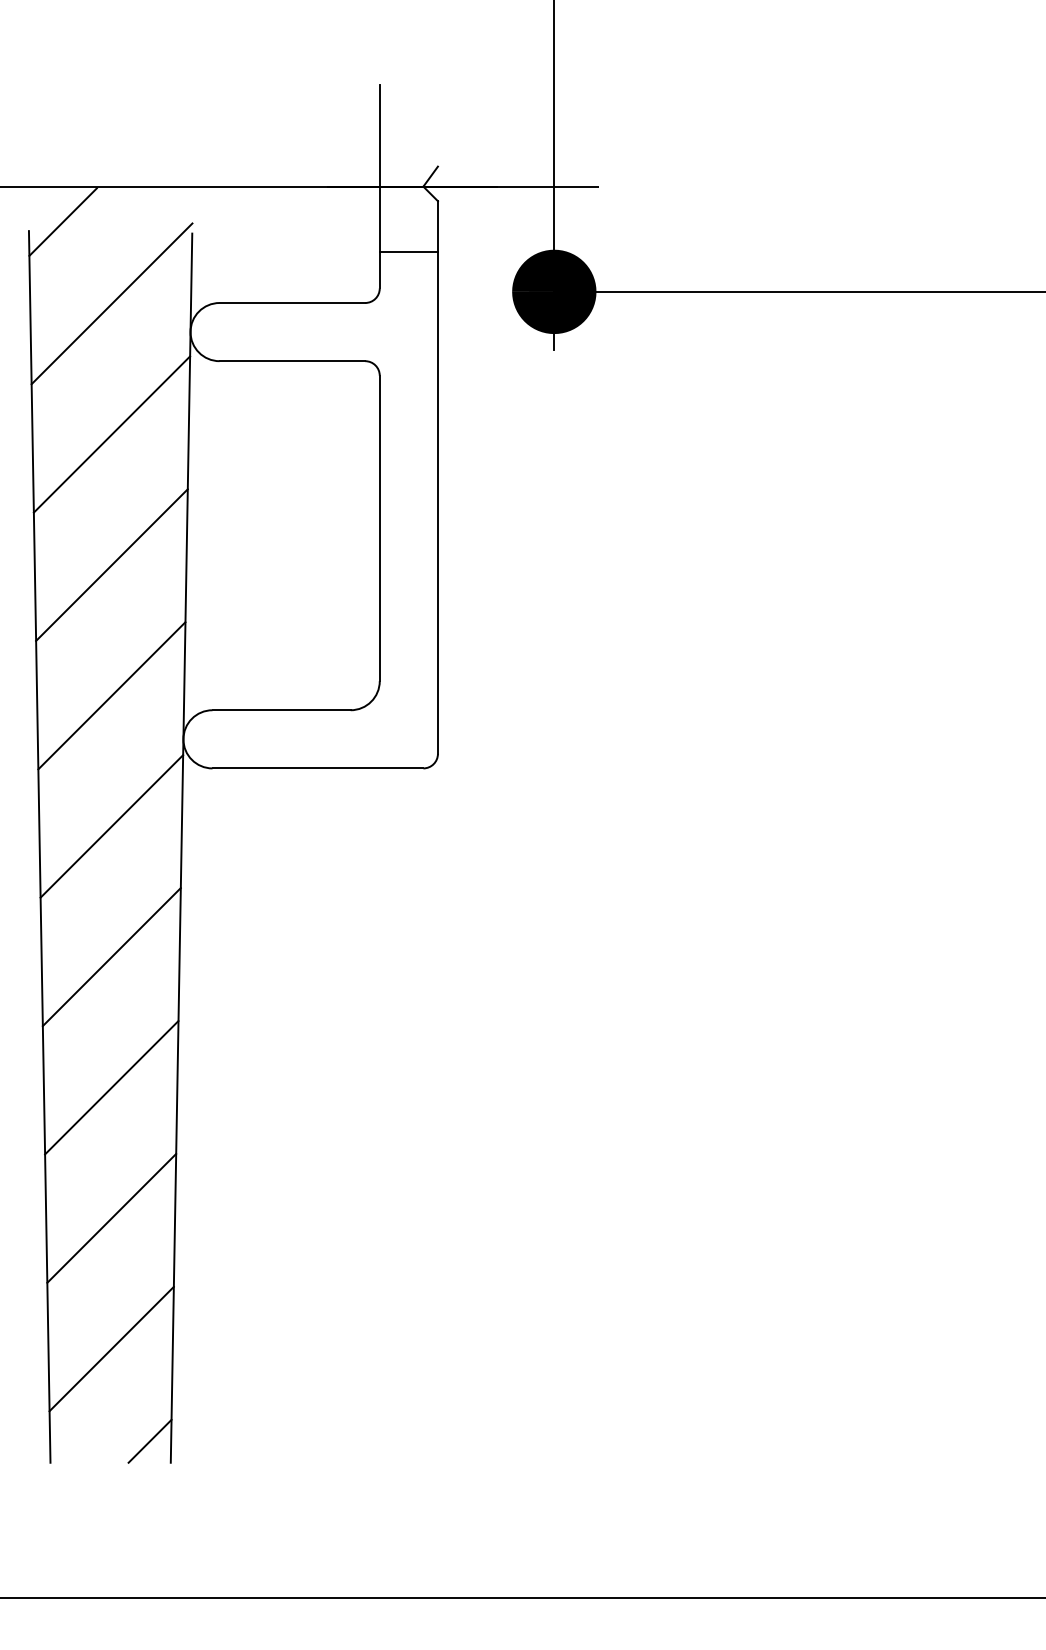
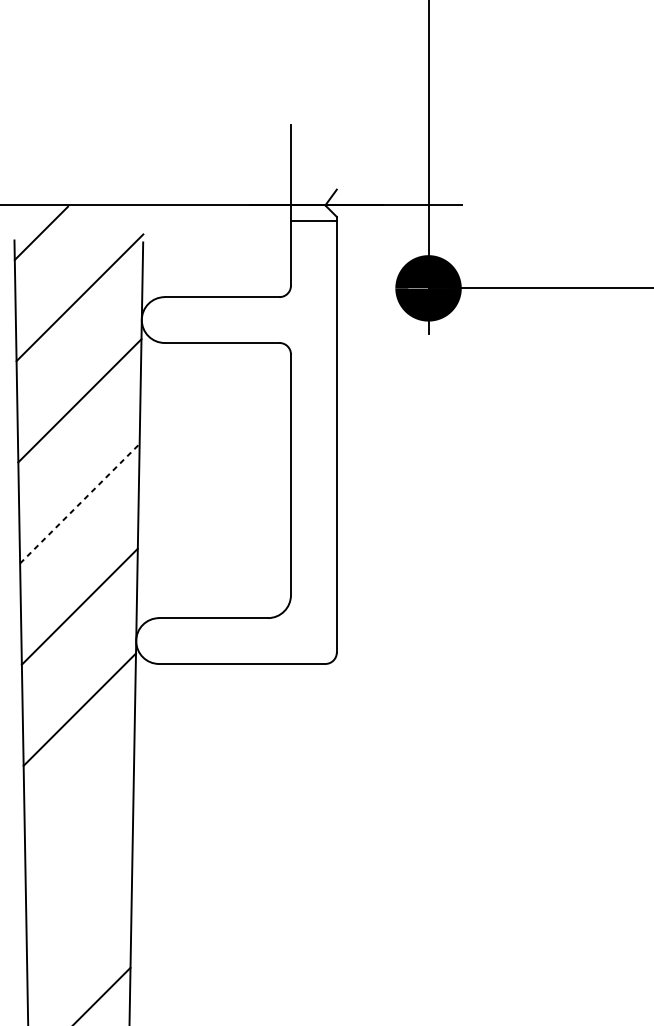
line: (408, 252) -> (313, 221), moved
line: (112, 564) -> (80, 503), solid -> dashed
line: (111, 957) -> (79, 813), removed
line: (111, 1087) -> (79, 915), removed

